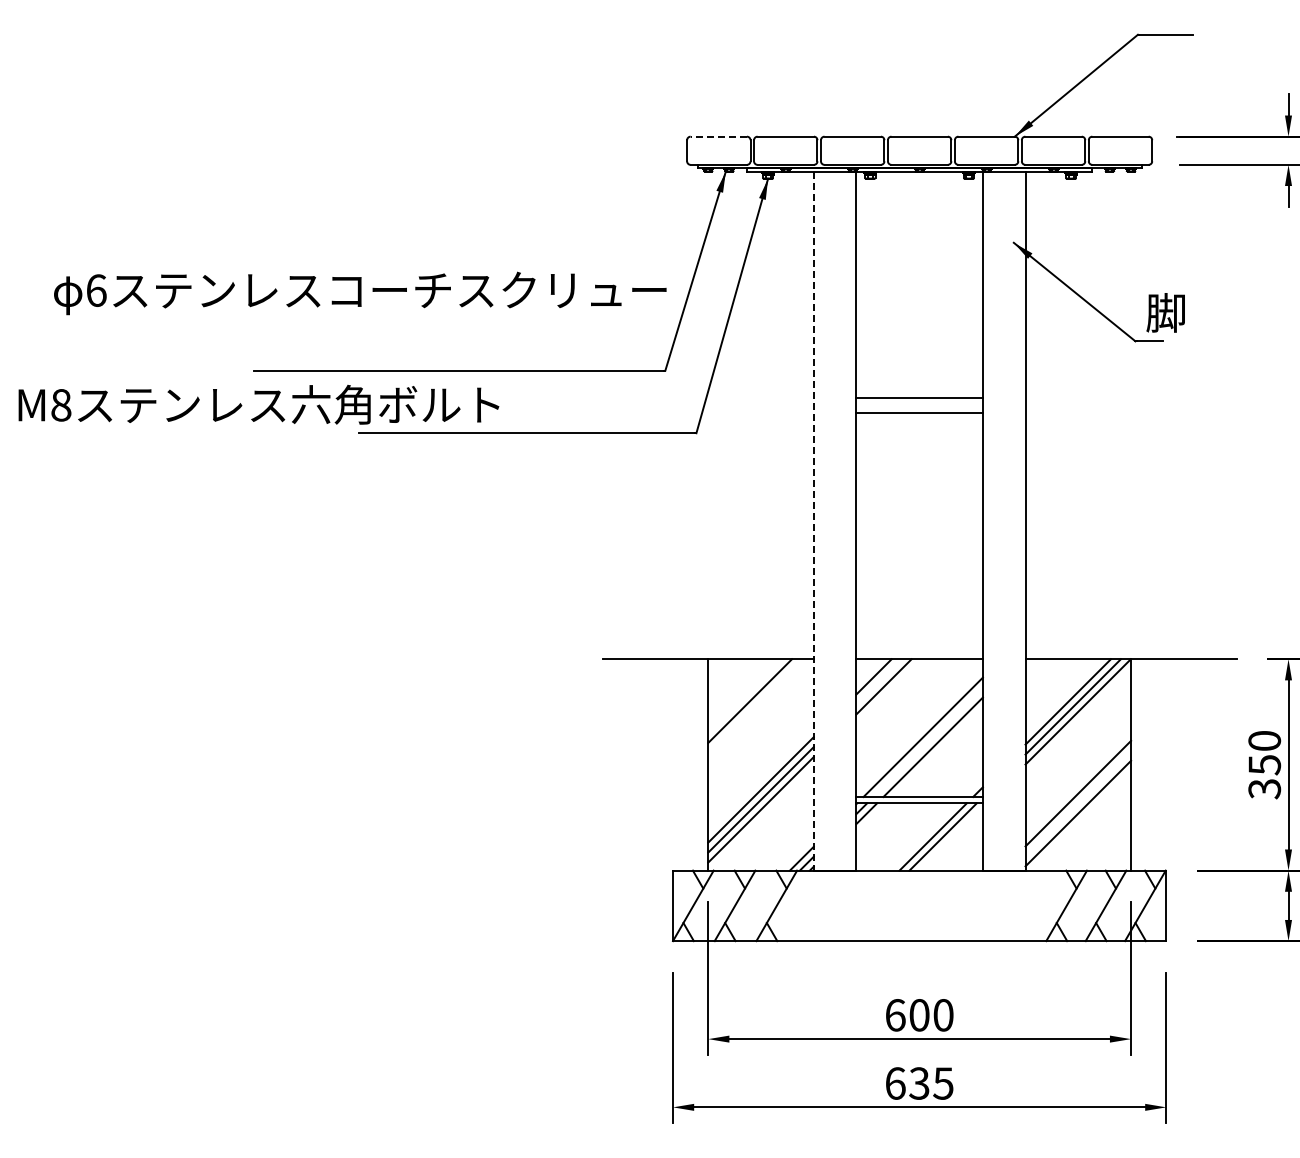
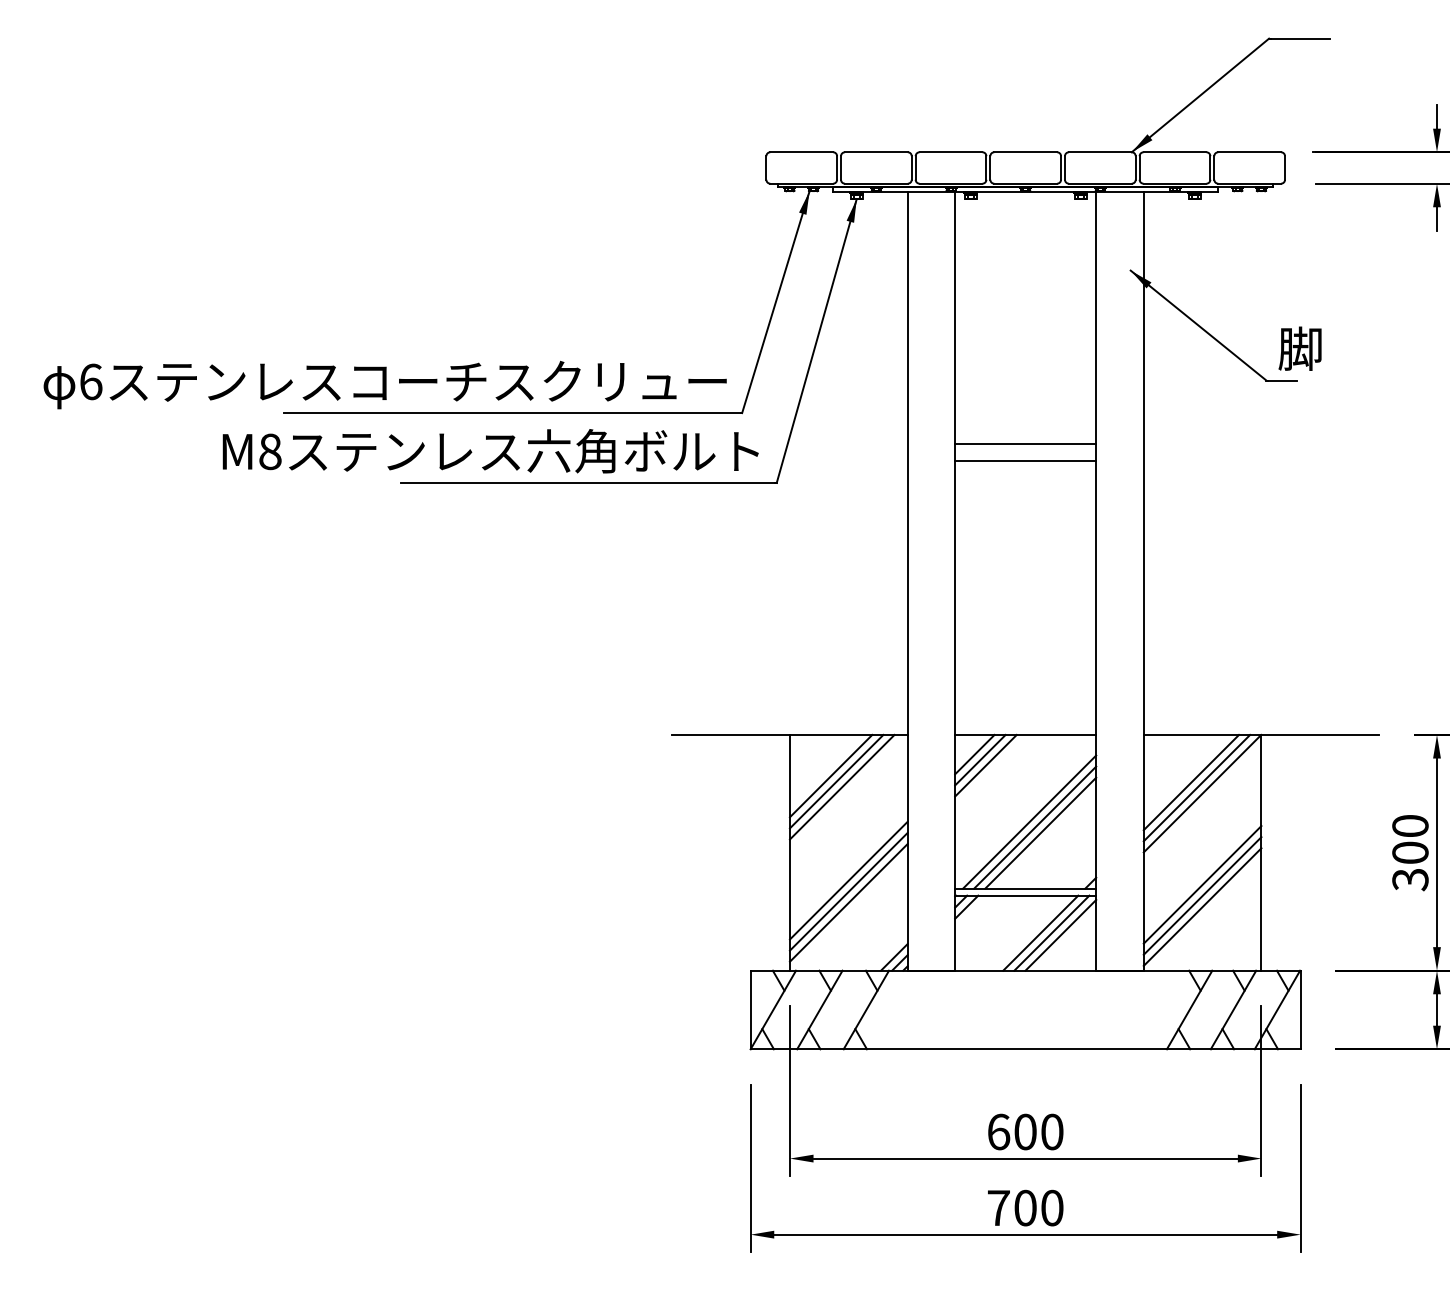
line: (718, 136) -> (801, 152), dashed -> solid
text: (360, 293) -> (385, 385), moved
text: (258, 404) -> (490, 450), moved
line: (813, 521) -> (907, 581), dashed -> solid
line: (878, 681) -> (979, 759), added
line: (745, 696) -> (831, 776), added
line: (755, 705) -> (842, 786), added
line: (927, 742) -> (1034, 827), added
text: (1264, 765) -> (1410, 853), 350 -> 300
line: (1078, 803) -> (1202, 895), added
line: (950, 838) -> (1060, 934), added
text: (919, 1083) -> (1025, 1208), 635 -> 700

